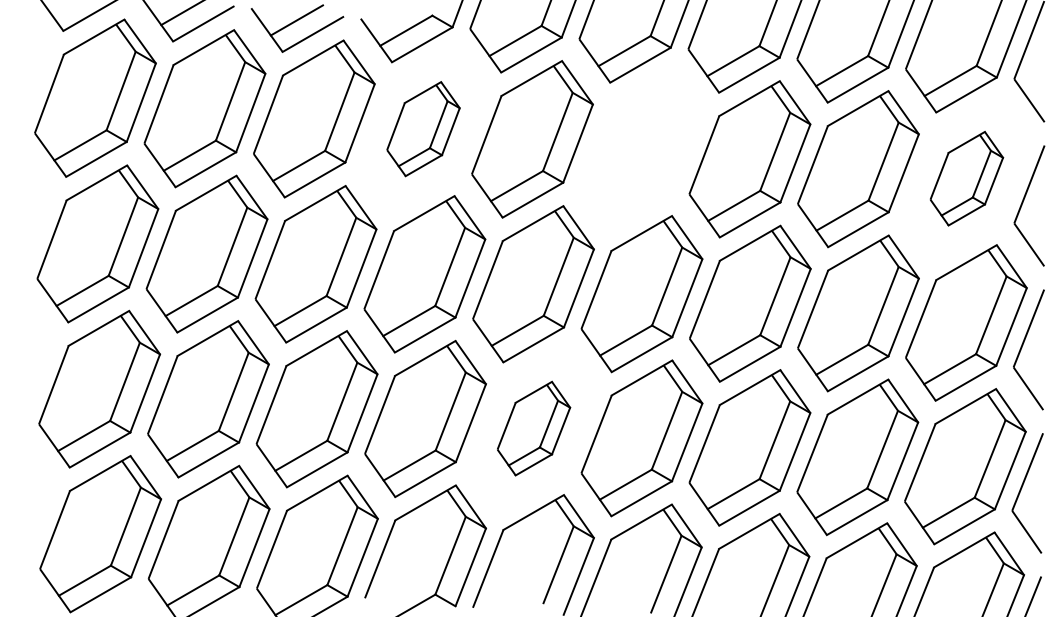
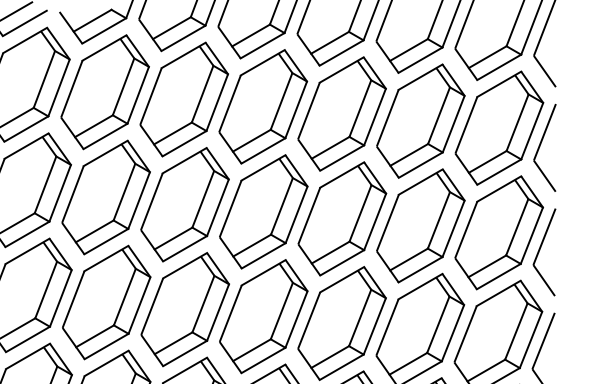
part: (423, 128) -> (105, 91), size x1.67
part: (641, 149) -> (263, 106), added
part: (966, 178) -> (499, 127), size x1.67
part: (533, 428) -> (184, 309), size x1.67

